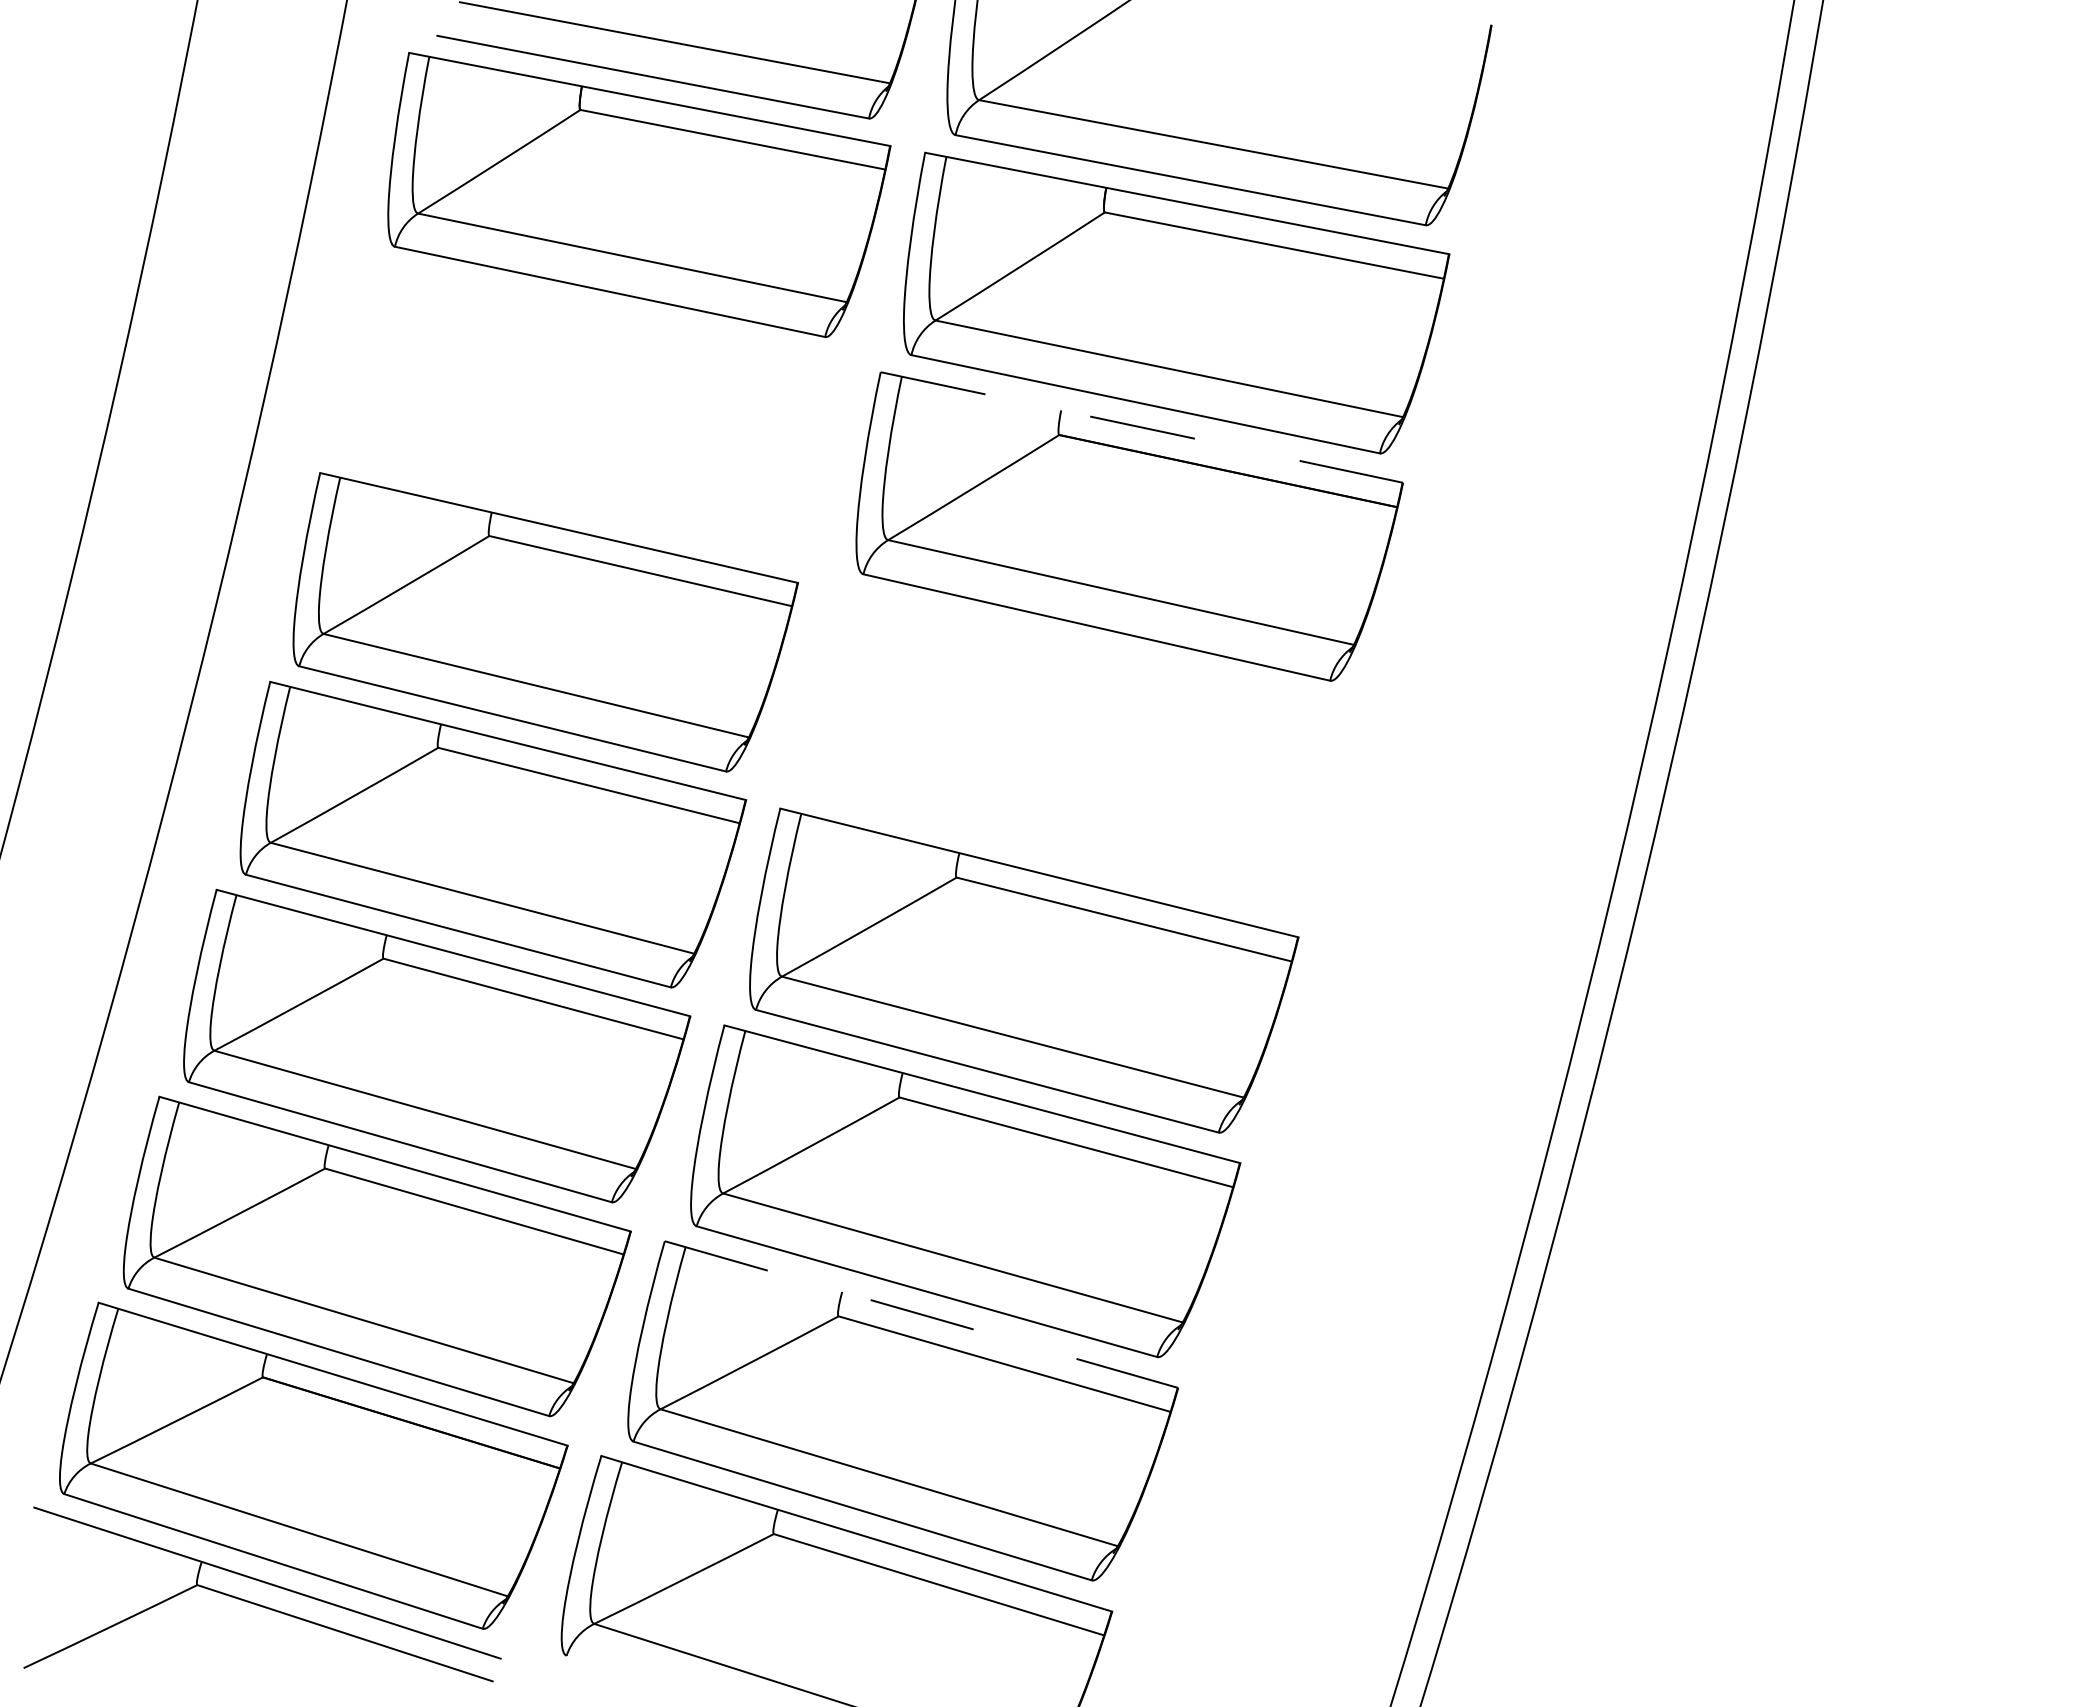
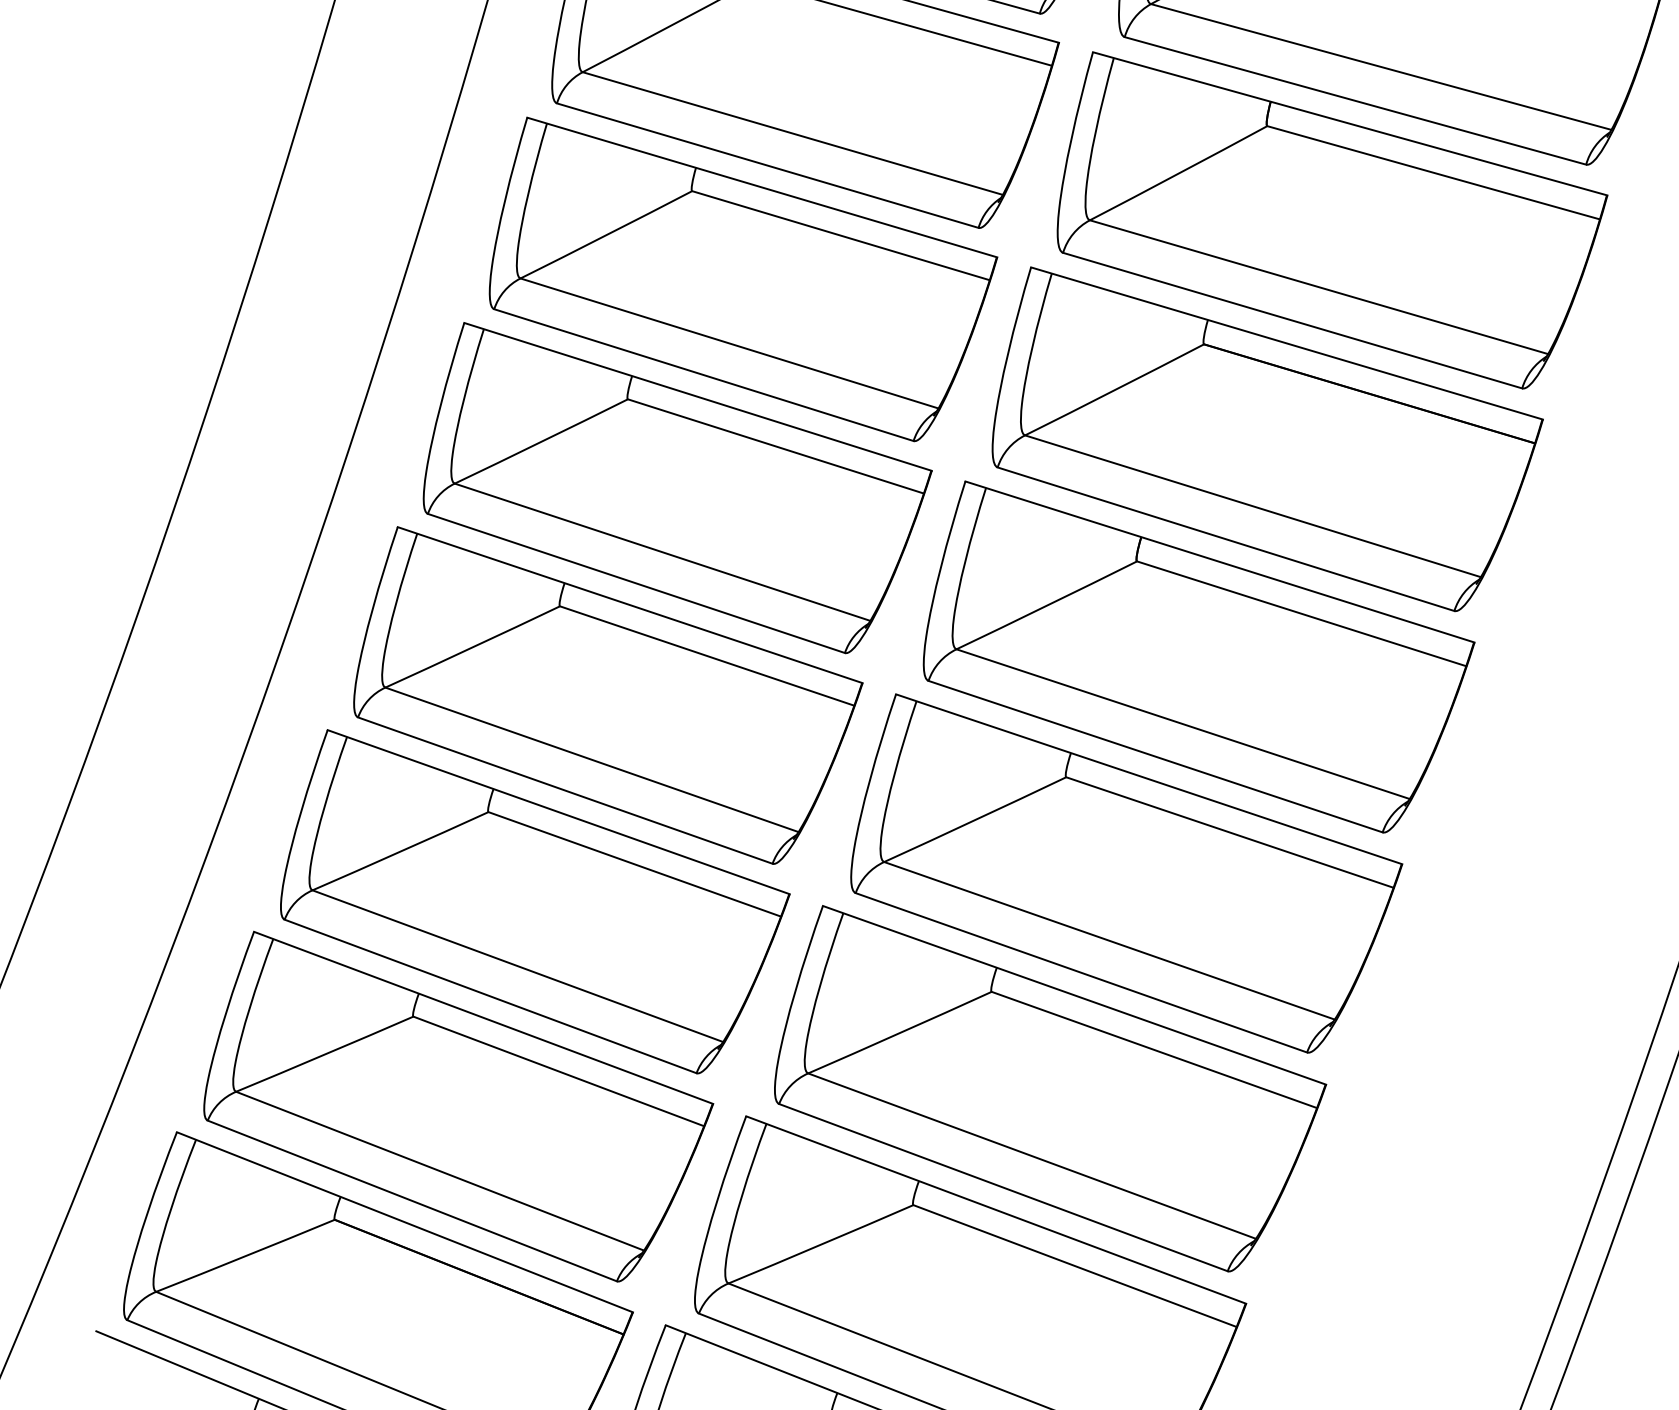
part: (594, 408) -> (742, 280), added
line: (1141, 427) -> (1286, 343), dashed -> solid
part: (1078, 748) -> (1198, 658), added
line: (921, 1314) -> (996, 1209), dashed -> solid

